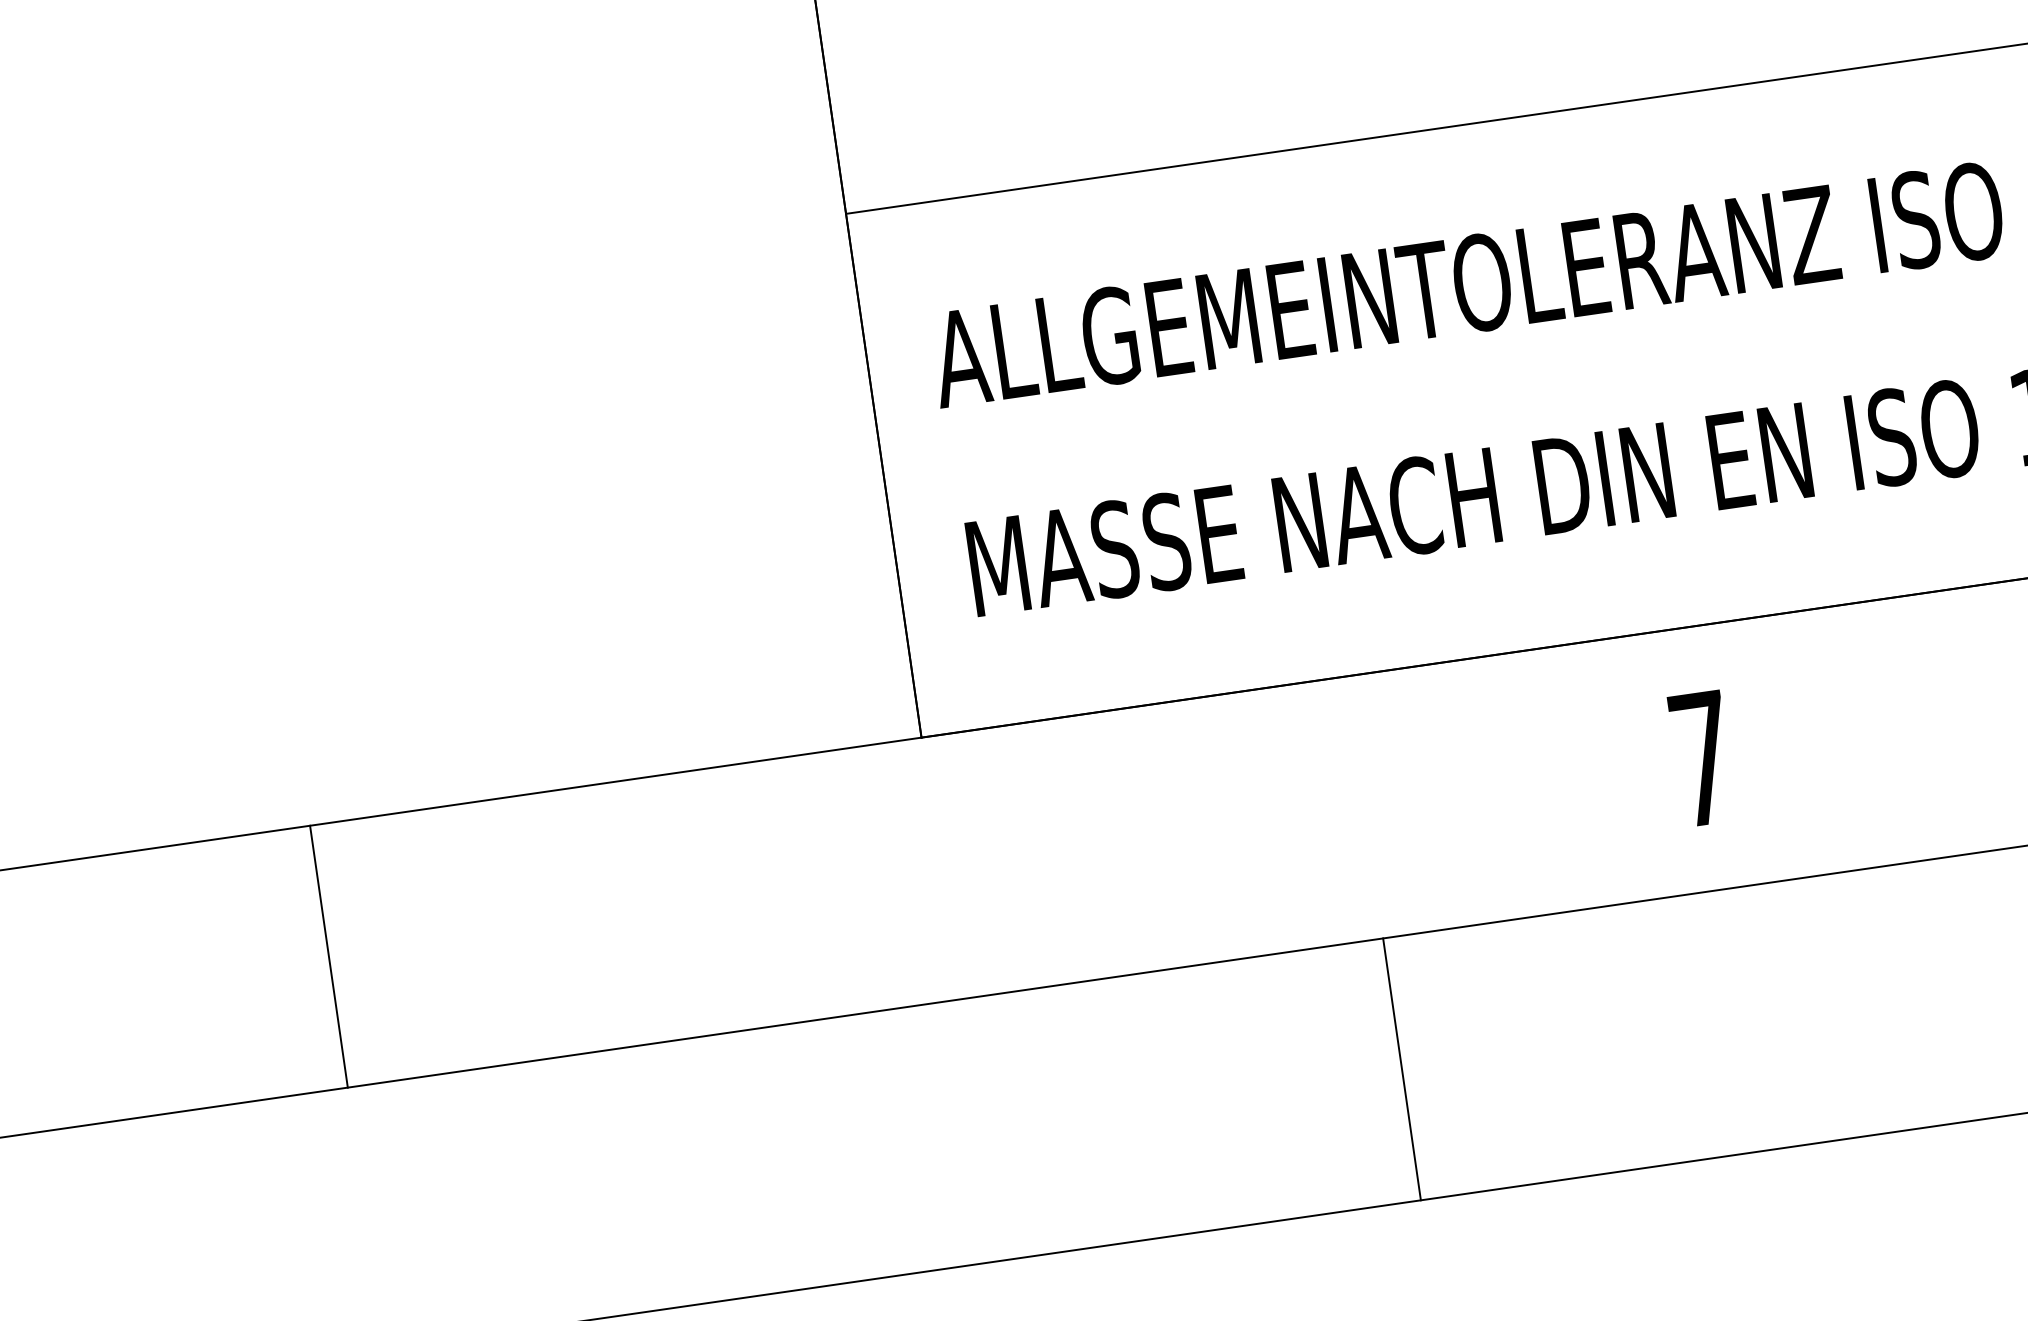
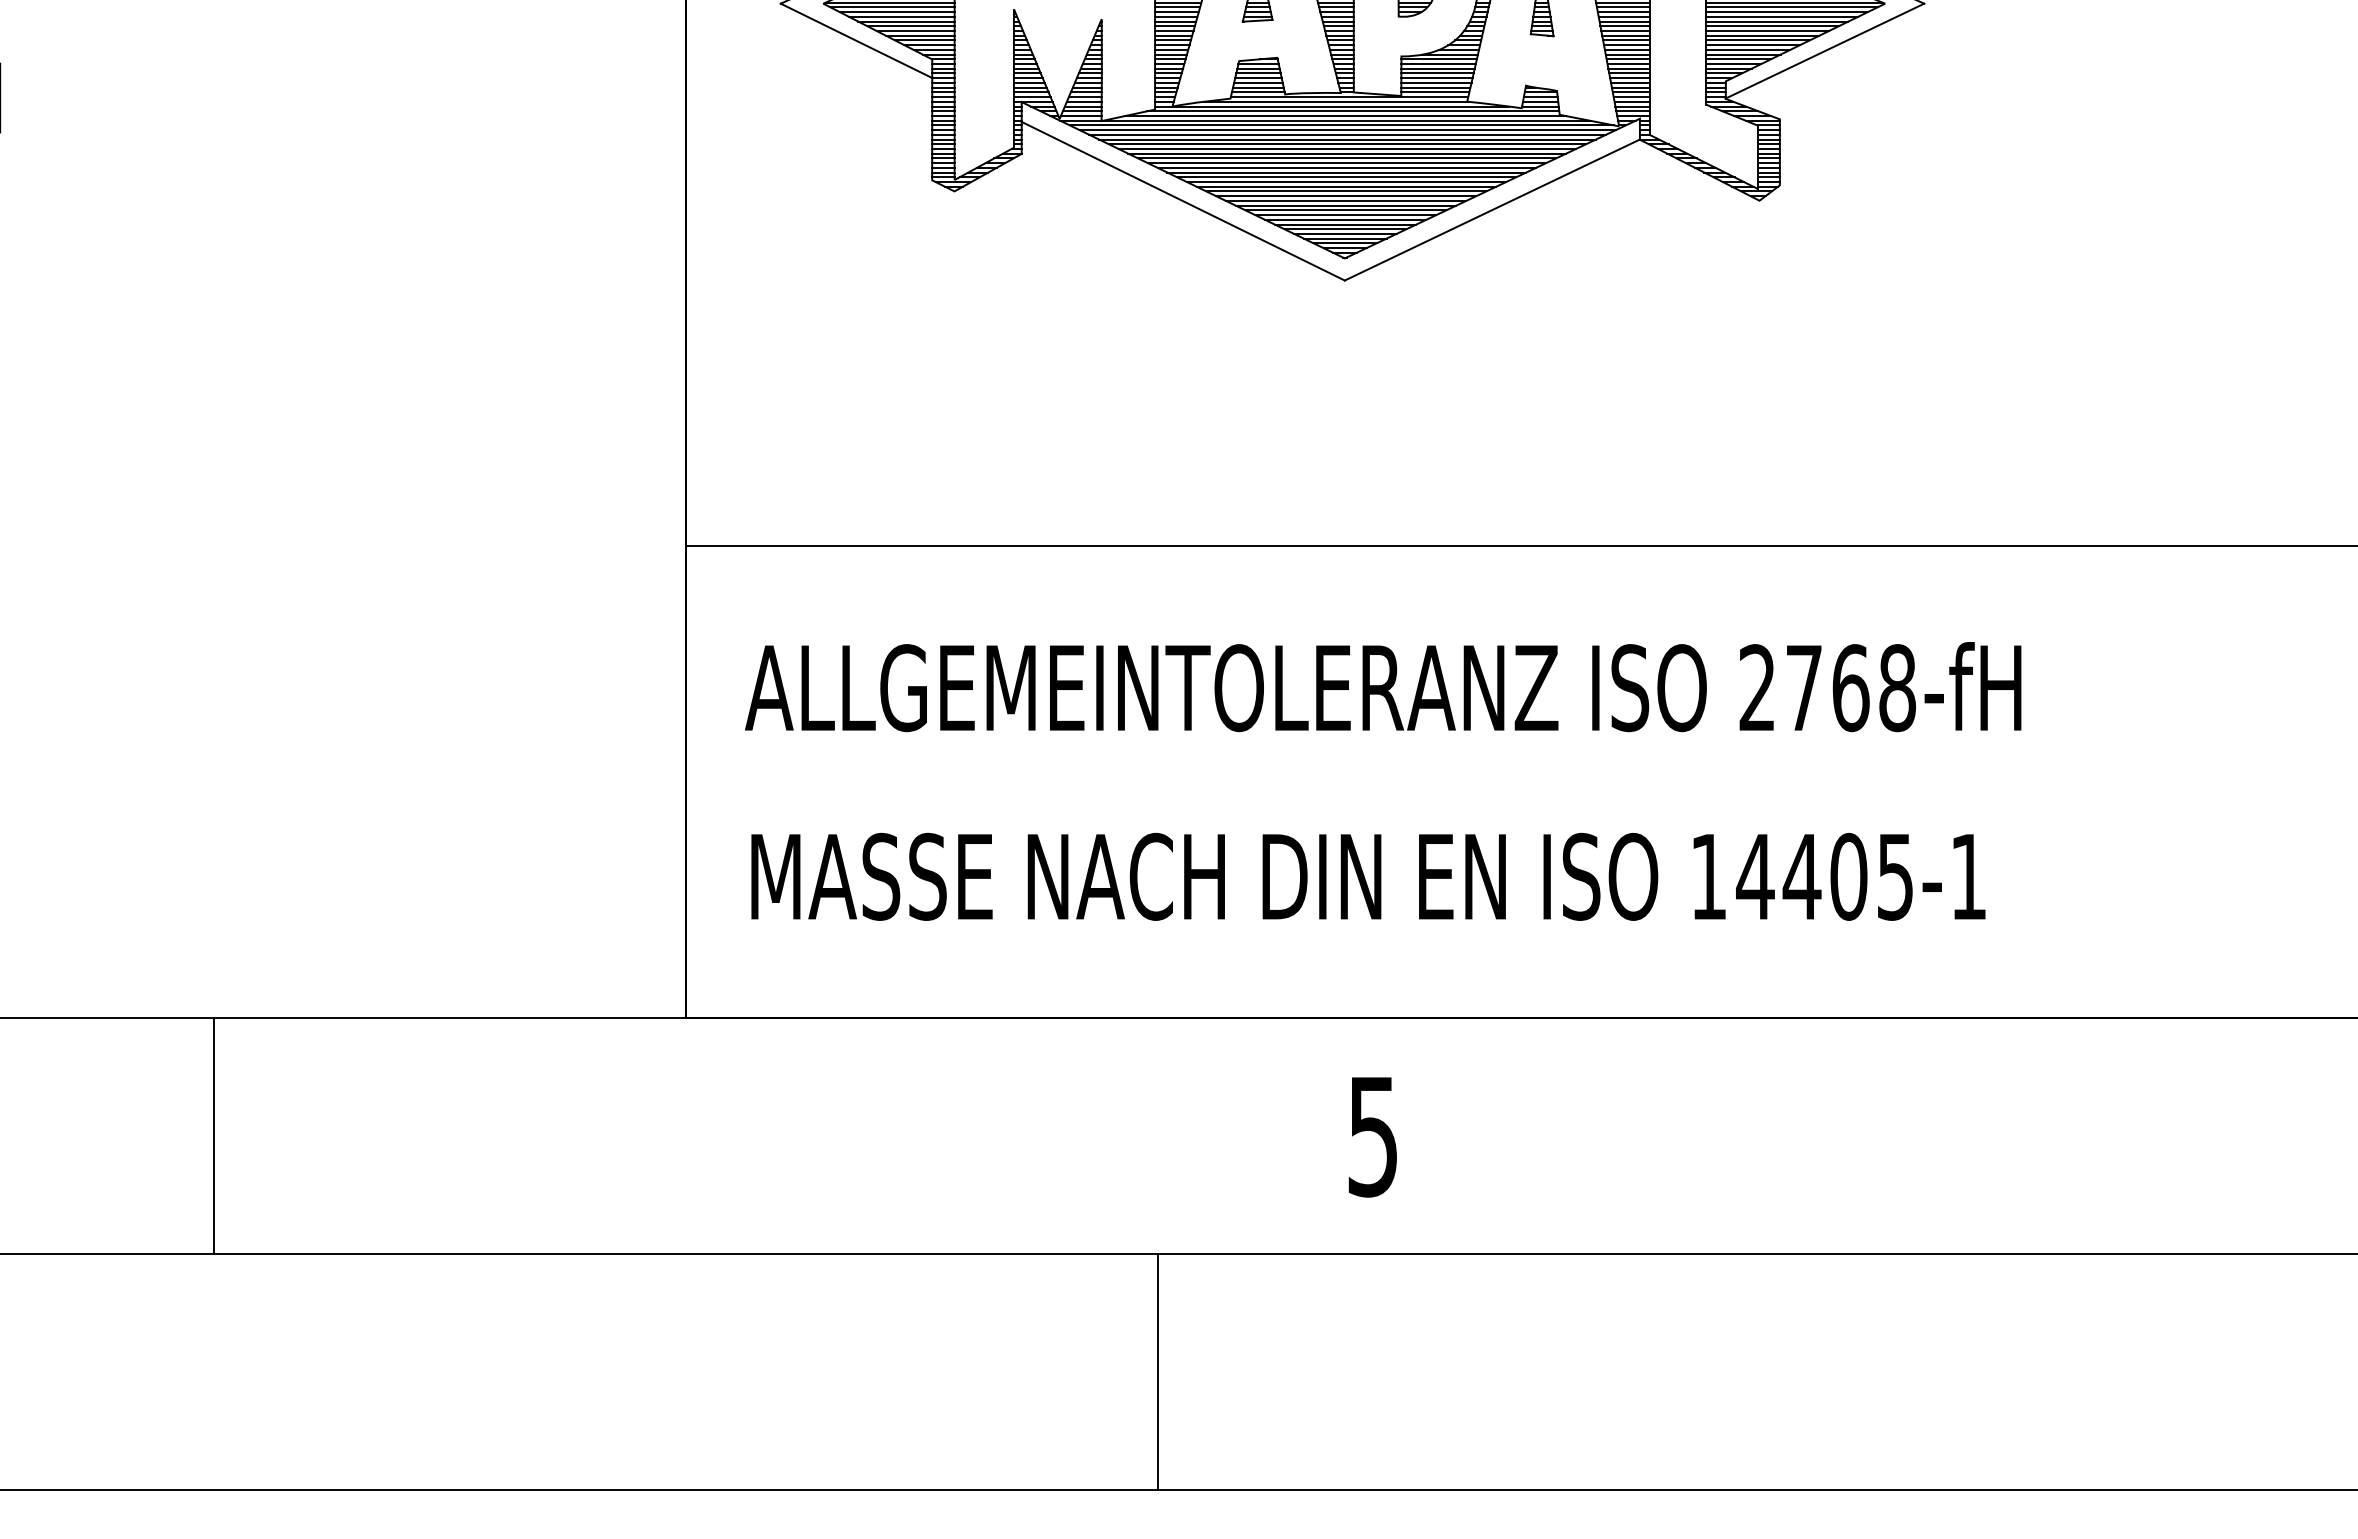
text: (1701, 760) -> (1372, 1137), 7 -> 5
line: (329, 956) -> (214, 1136), moved
line: (1402, 1069) -> (1158, 1372), moved

